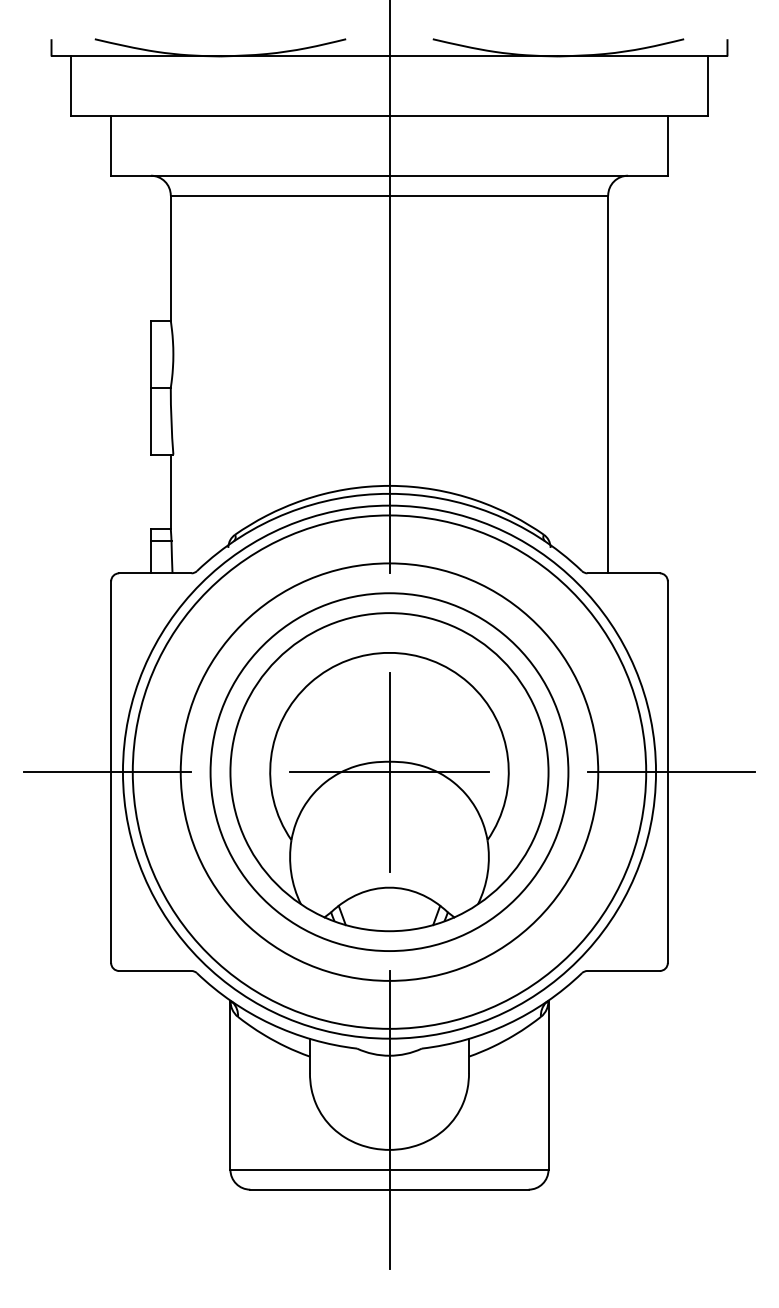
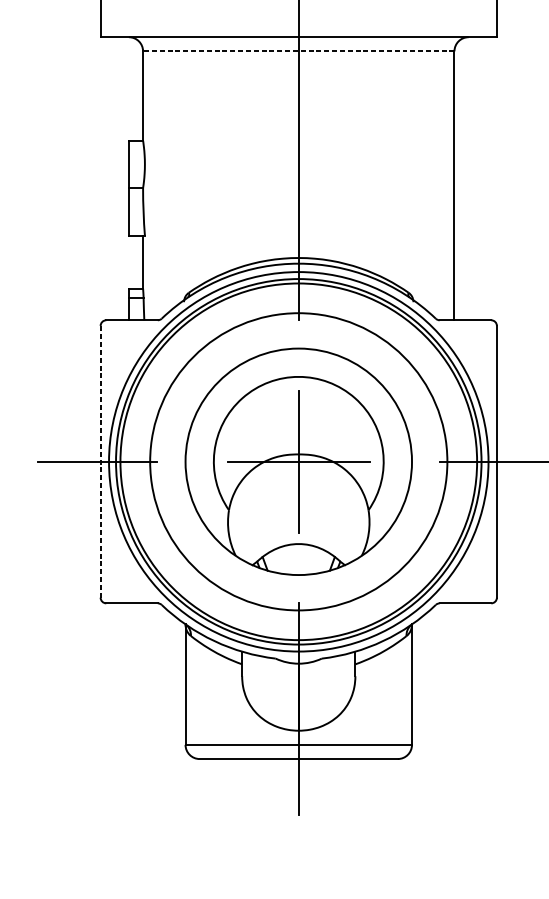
line: (389, 195) -> (298, 51), solid -> dashed
line: (111, 772) -> (100, 462), solid -> dashed
circle: (389, 772) -> (298, 462), size x1.4

